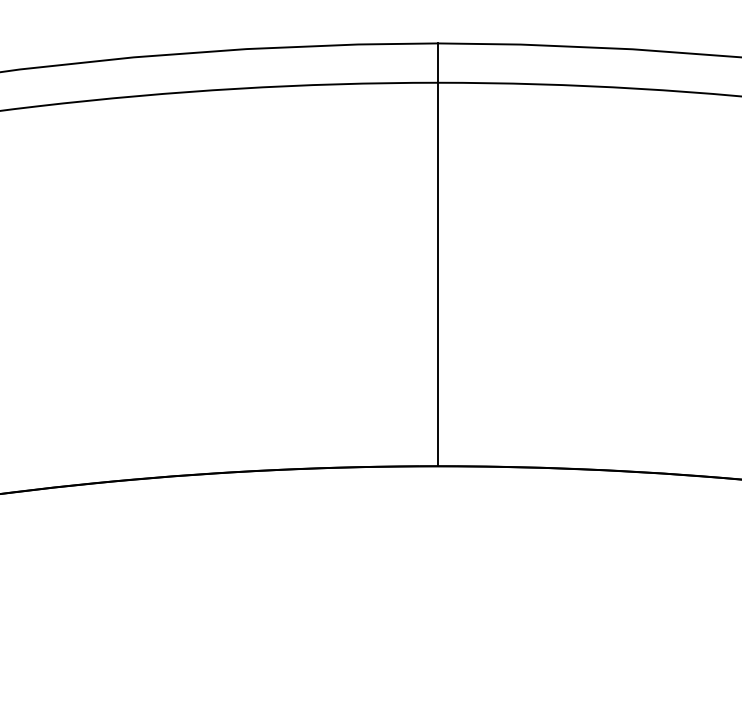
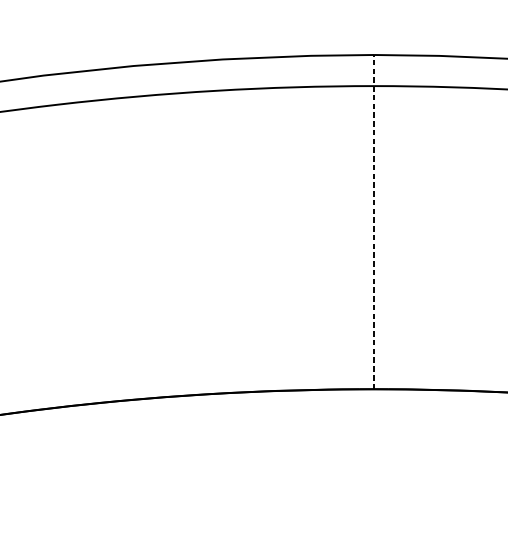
line: (437, 254) -> (373, 221), solid -> dashed

